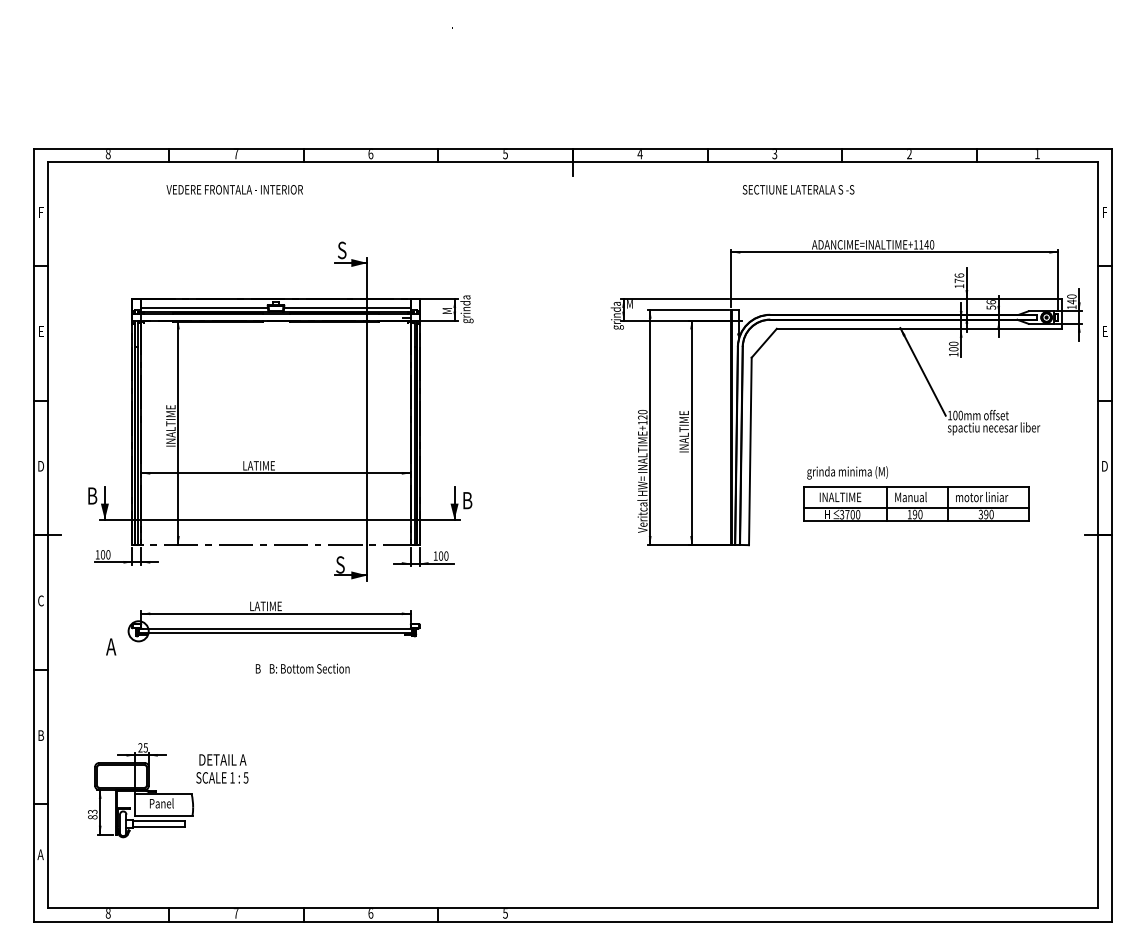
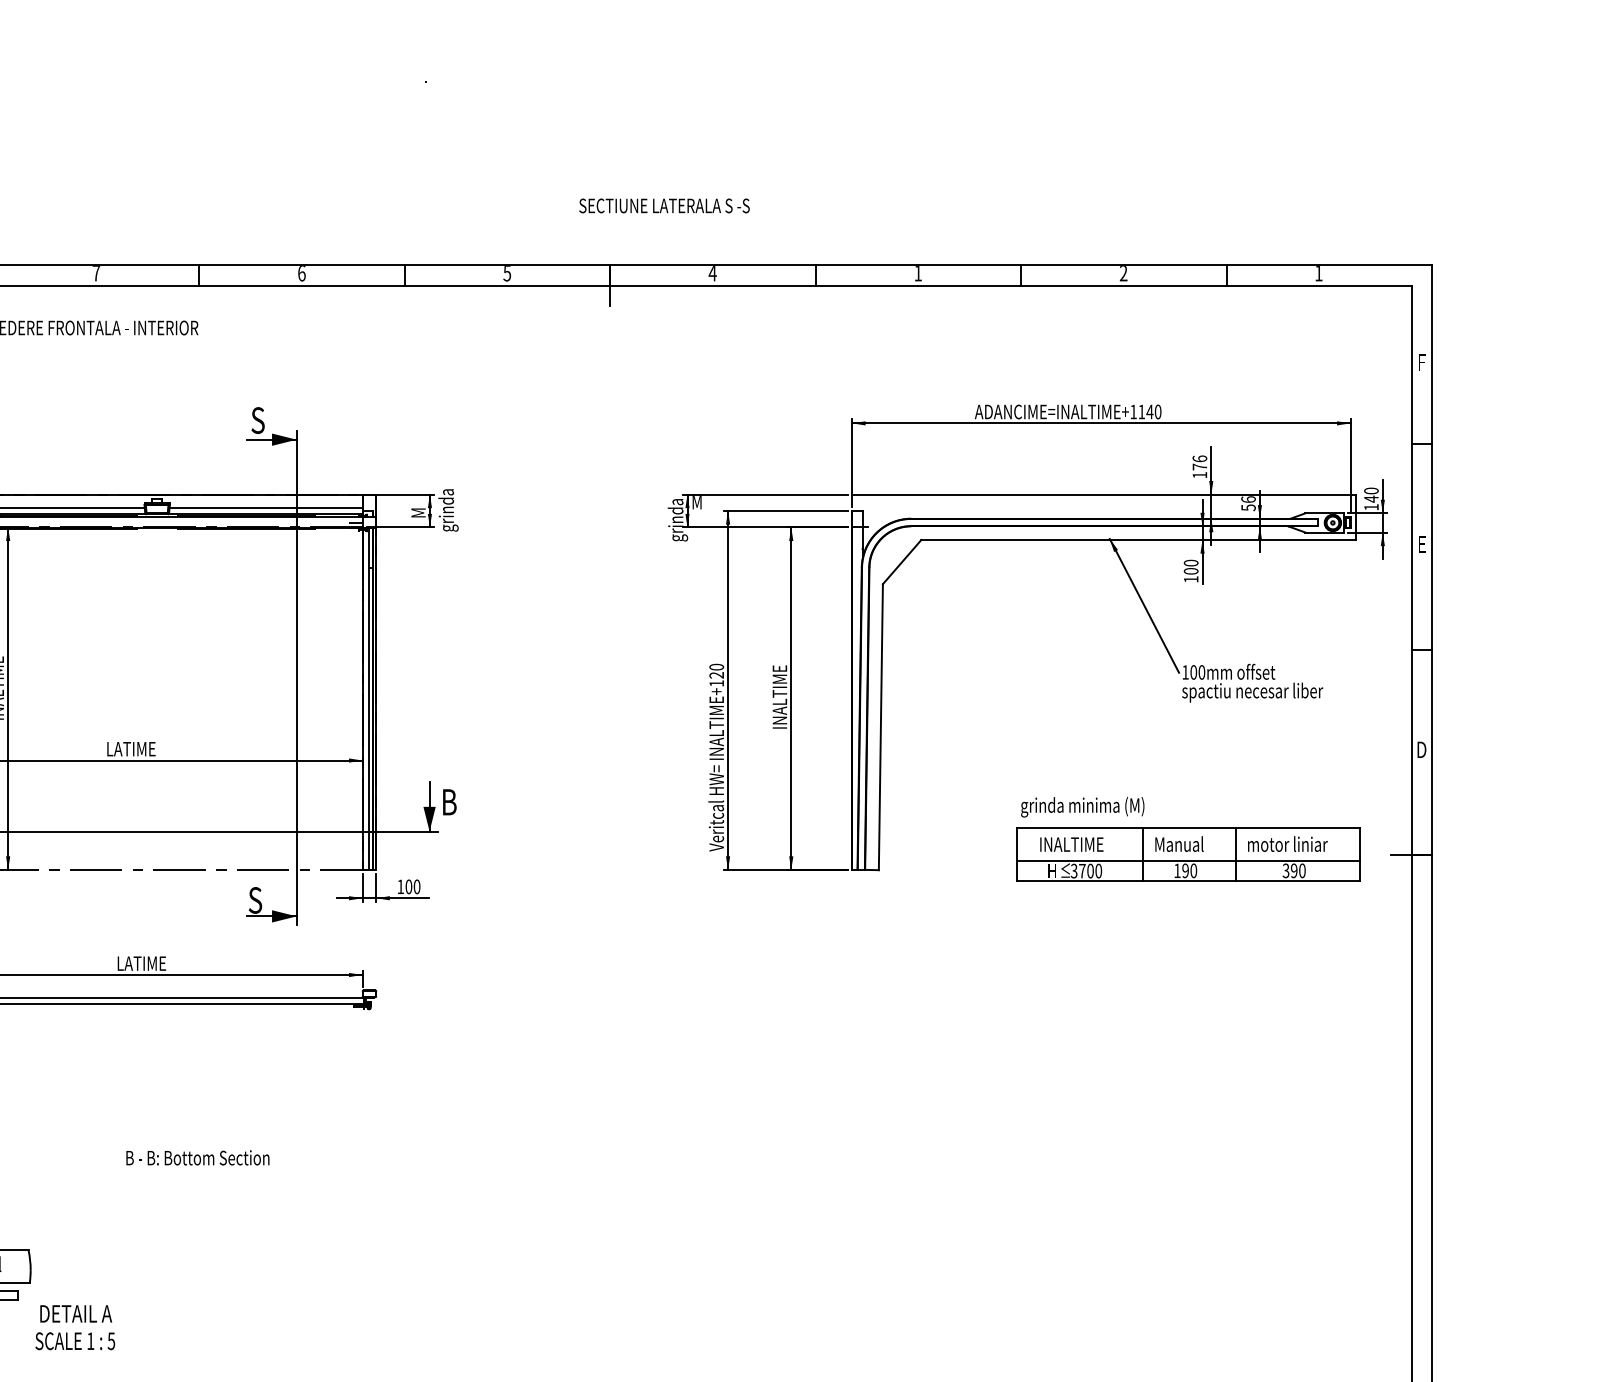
text: (774, 154) -> (917, 274), 3 -> 1
text: (798, 189) -> (664, 205), moved
part: (916, 493) -> (1187, 838), moved
text: (302, 668) -> (197, 1157), moved
text: (222, 768) -> (75, 1326), moved

